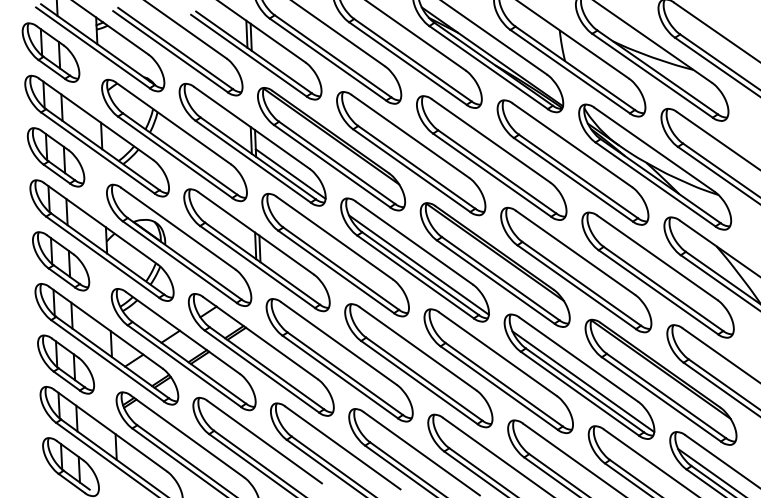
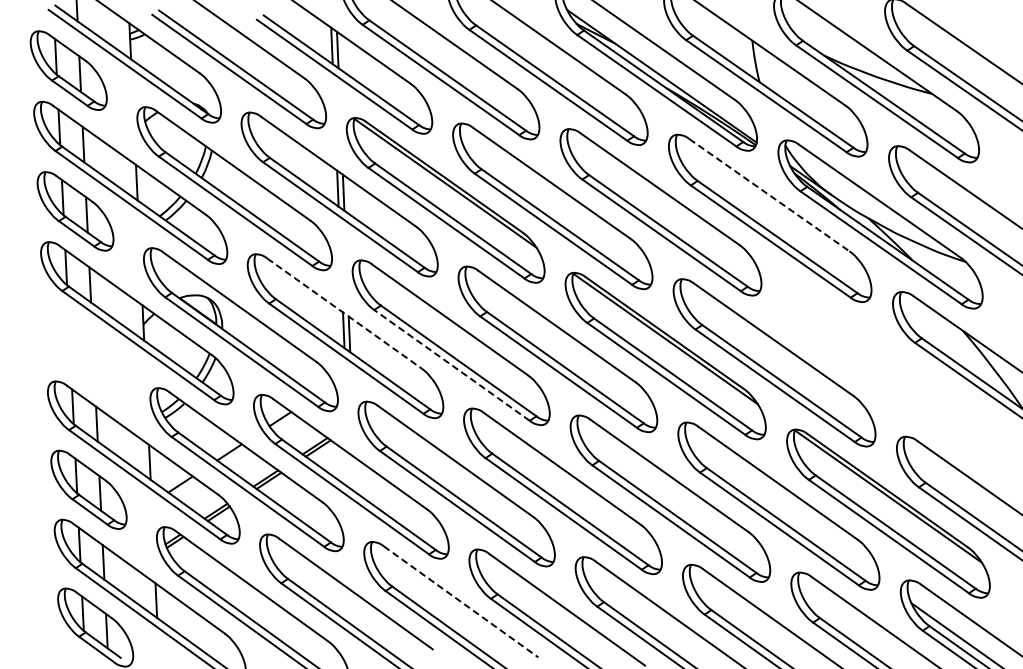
line: (572, 145) -> (769, 195), solid -> dashed
line: (290, 173) -> (390, 233), removed
line: (256, 233) -> (344, 313), solid -> dashed
part: (61, 261) -> (82, 351), removed
line: (419, 264) -> (563, 355), removed
line: (335, 272) -> (451, 365), solid -> dashed
part: (658, 275) -> (884, 369), removed
line: (582, 381) -> (783, 512), removed
line: (343, 448) -> (461, 602), solid -> dashed

